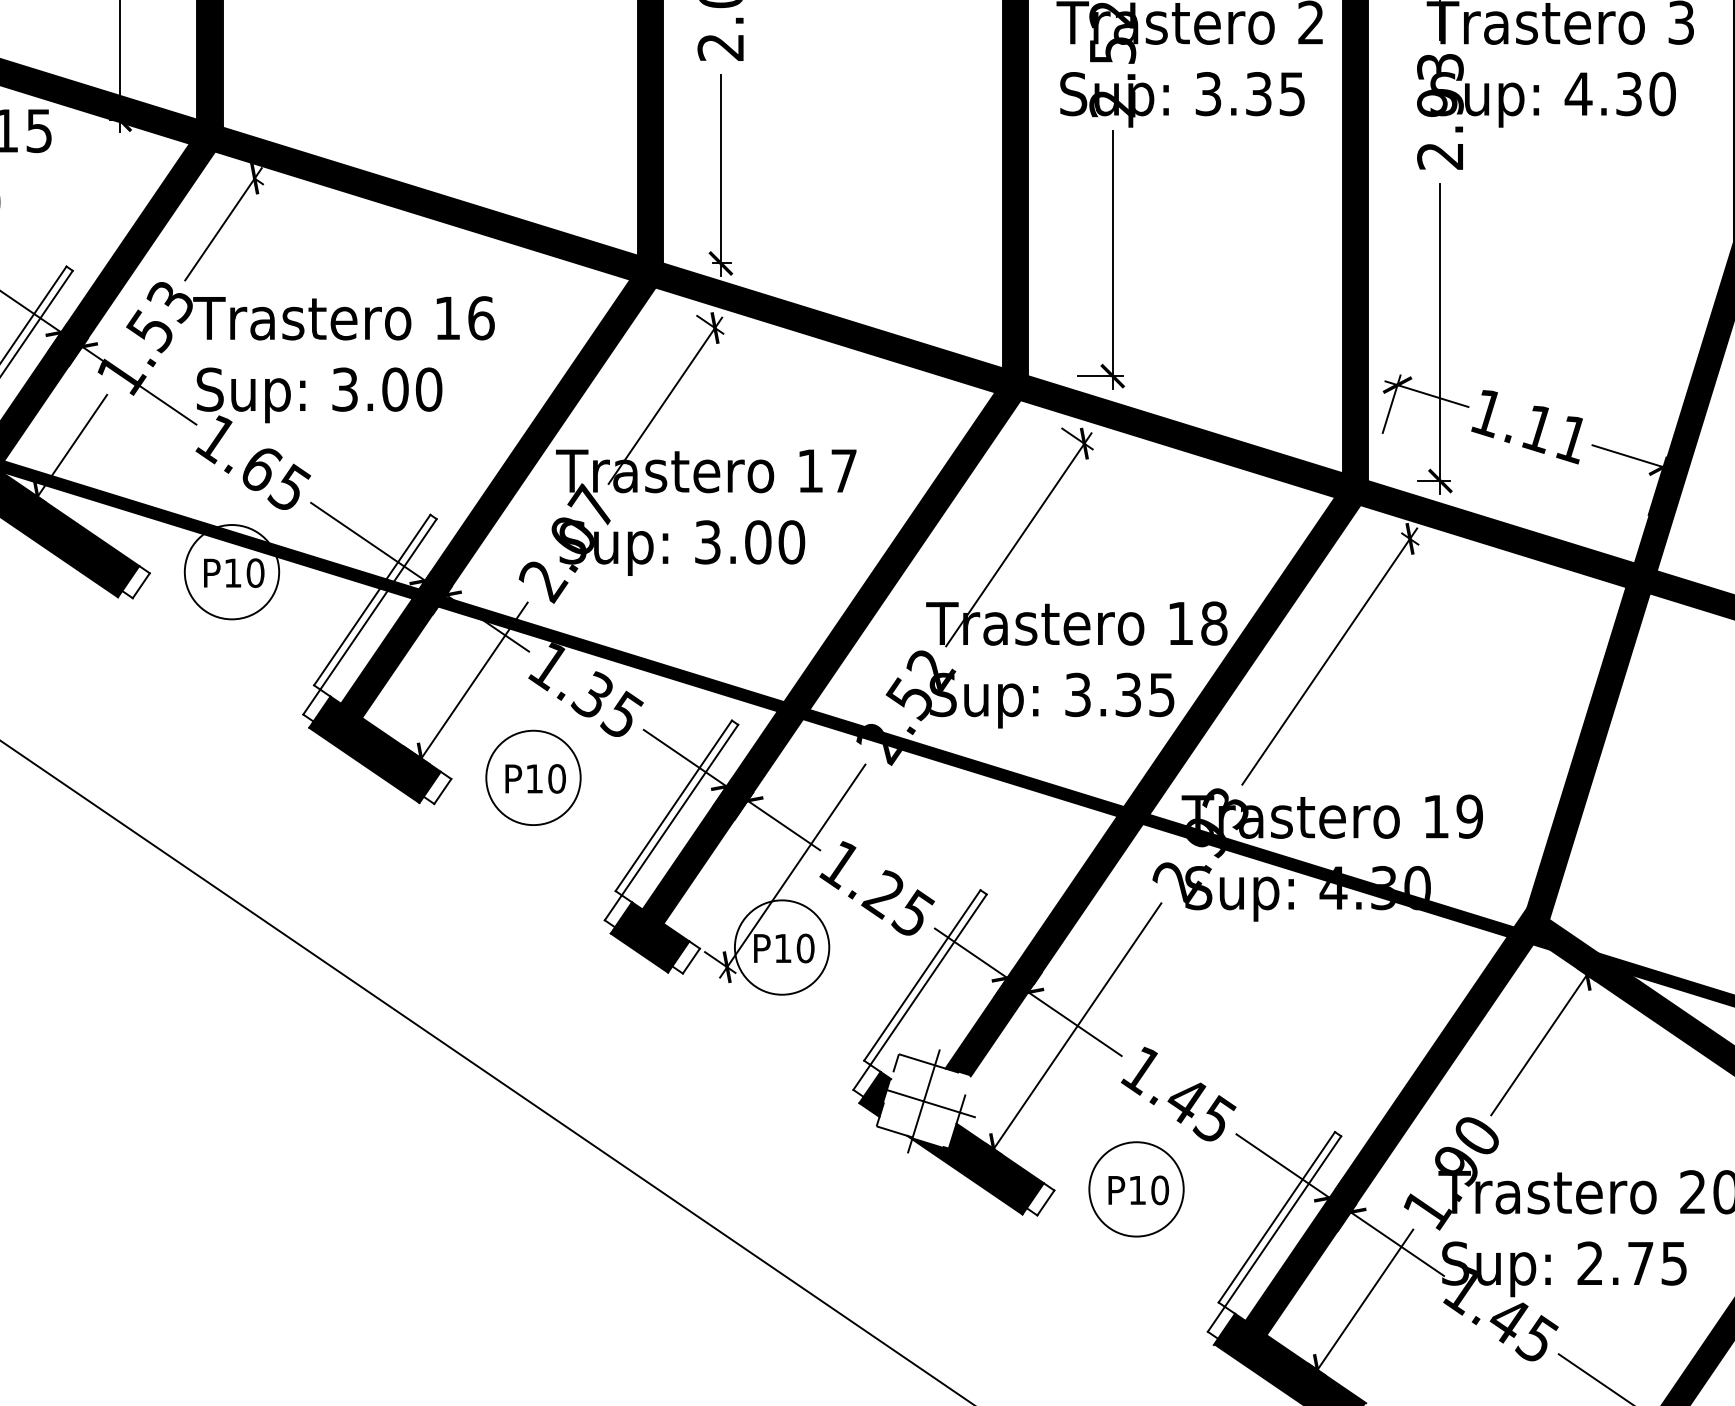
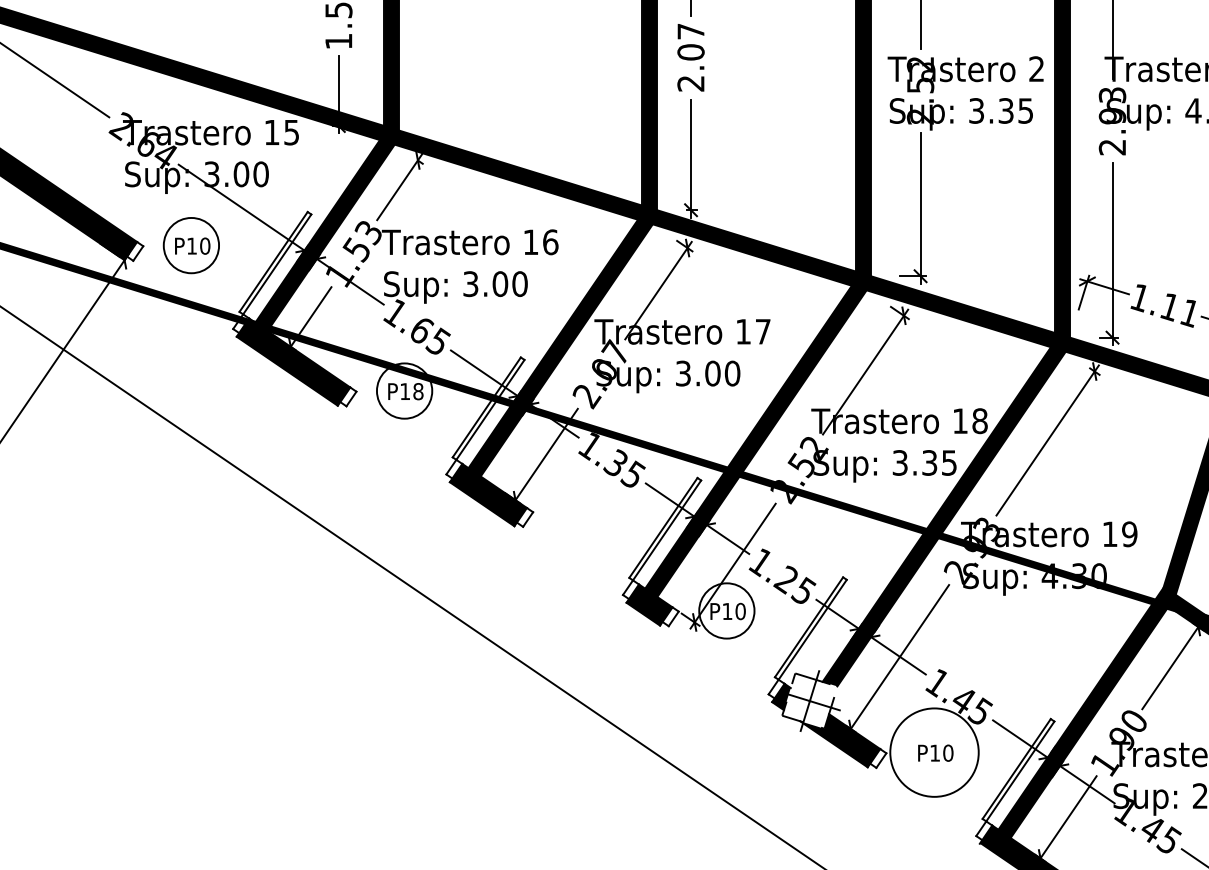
text: (255, 572) -> (418, 391), P10 -> P18
part: (532, 777) -> (580, 511), removed
circle: (1136, 1189) -> (934, 752), size x1.6

